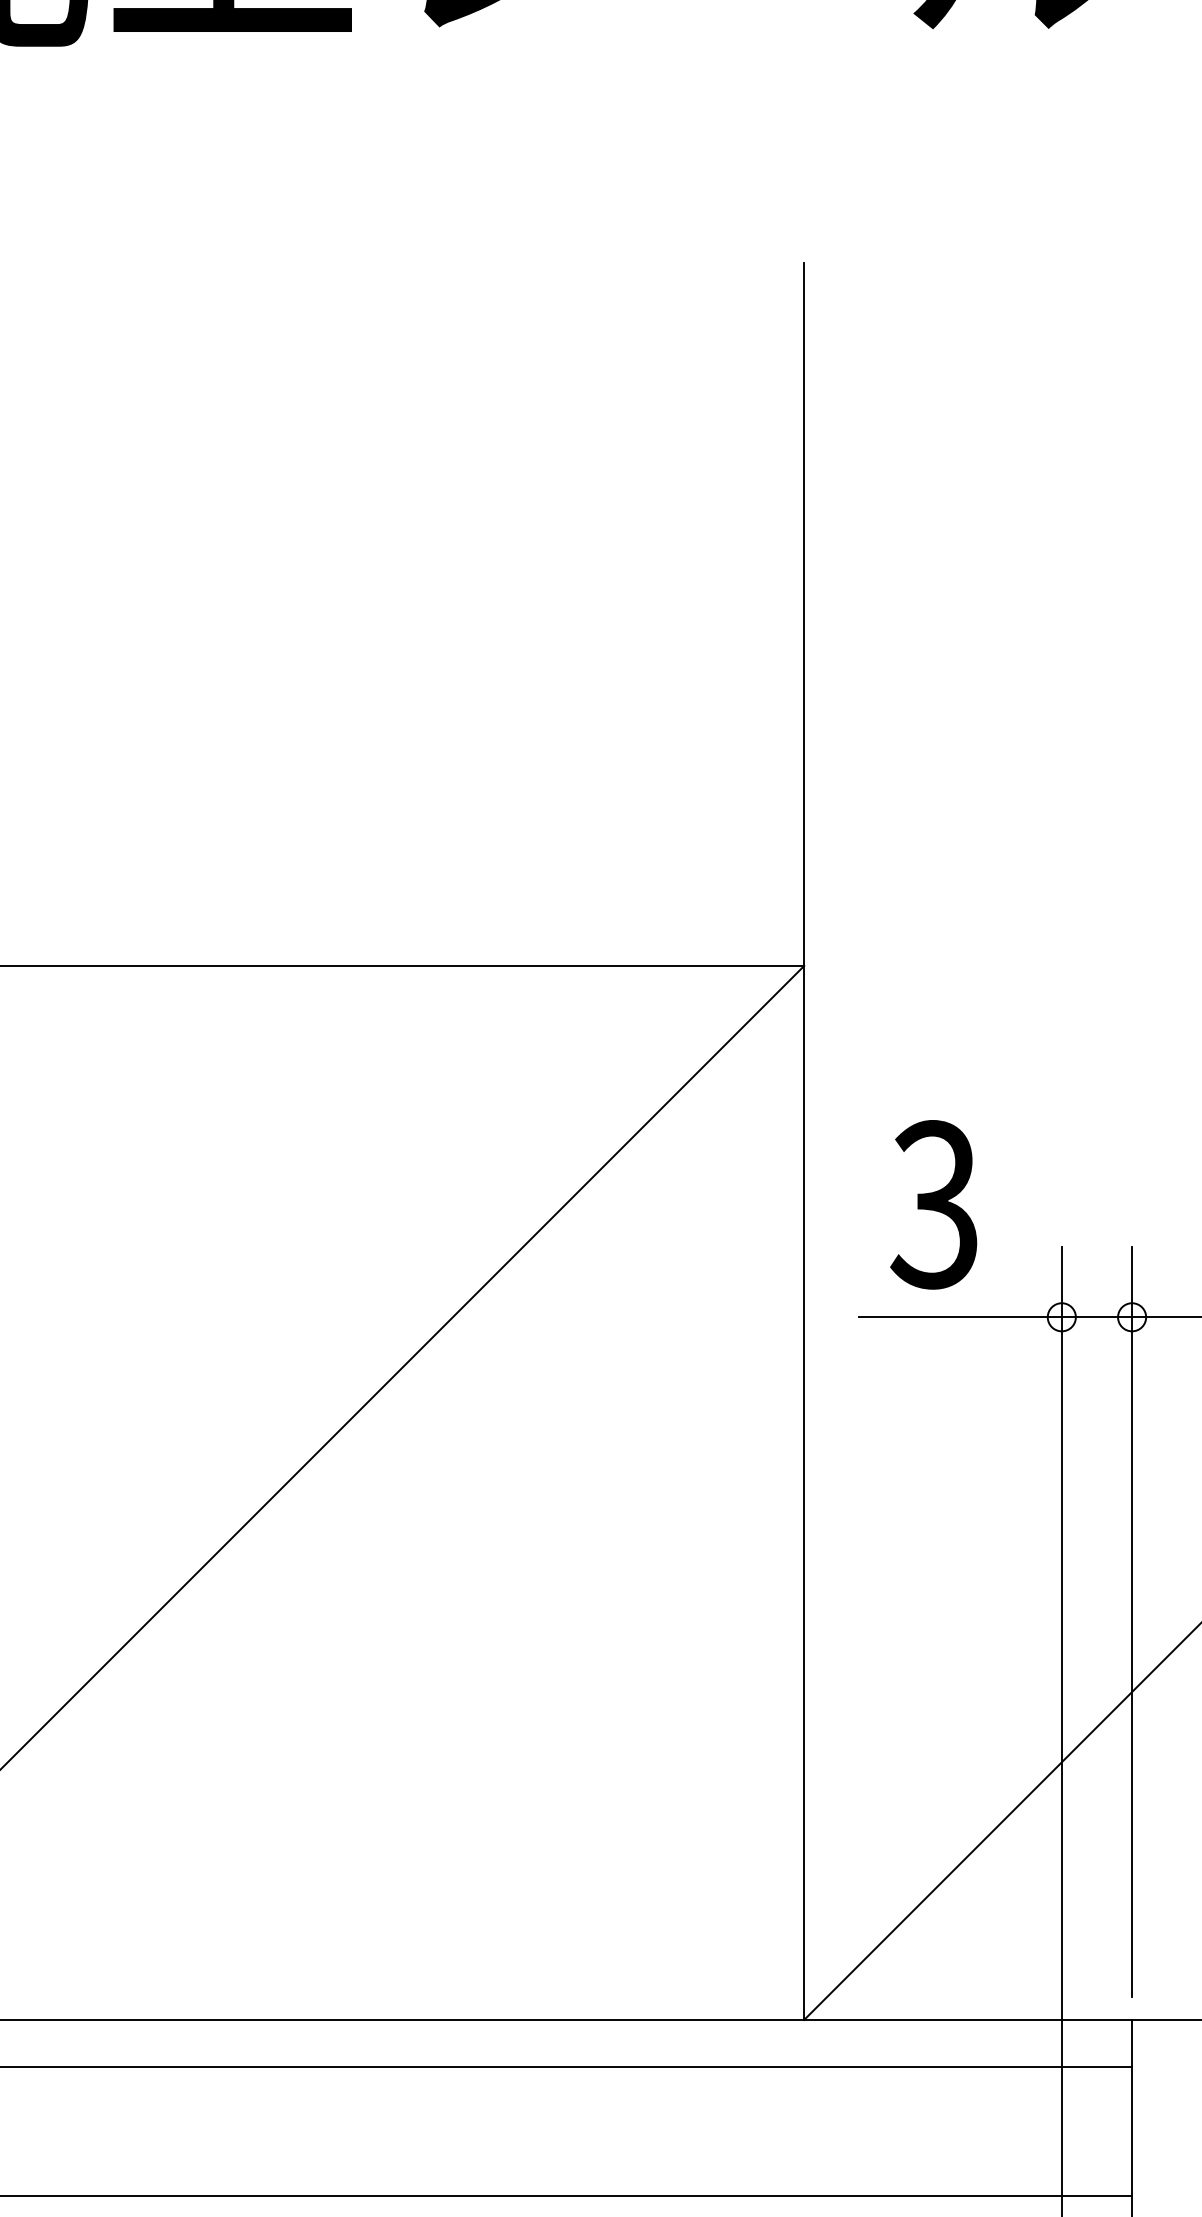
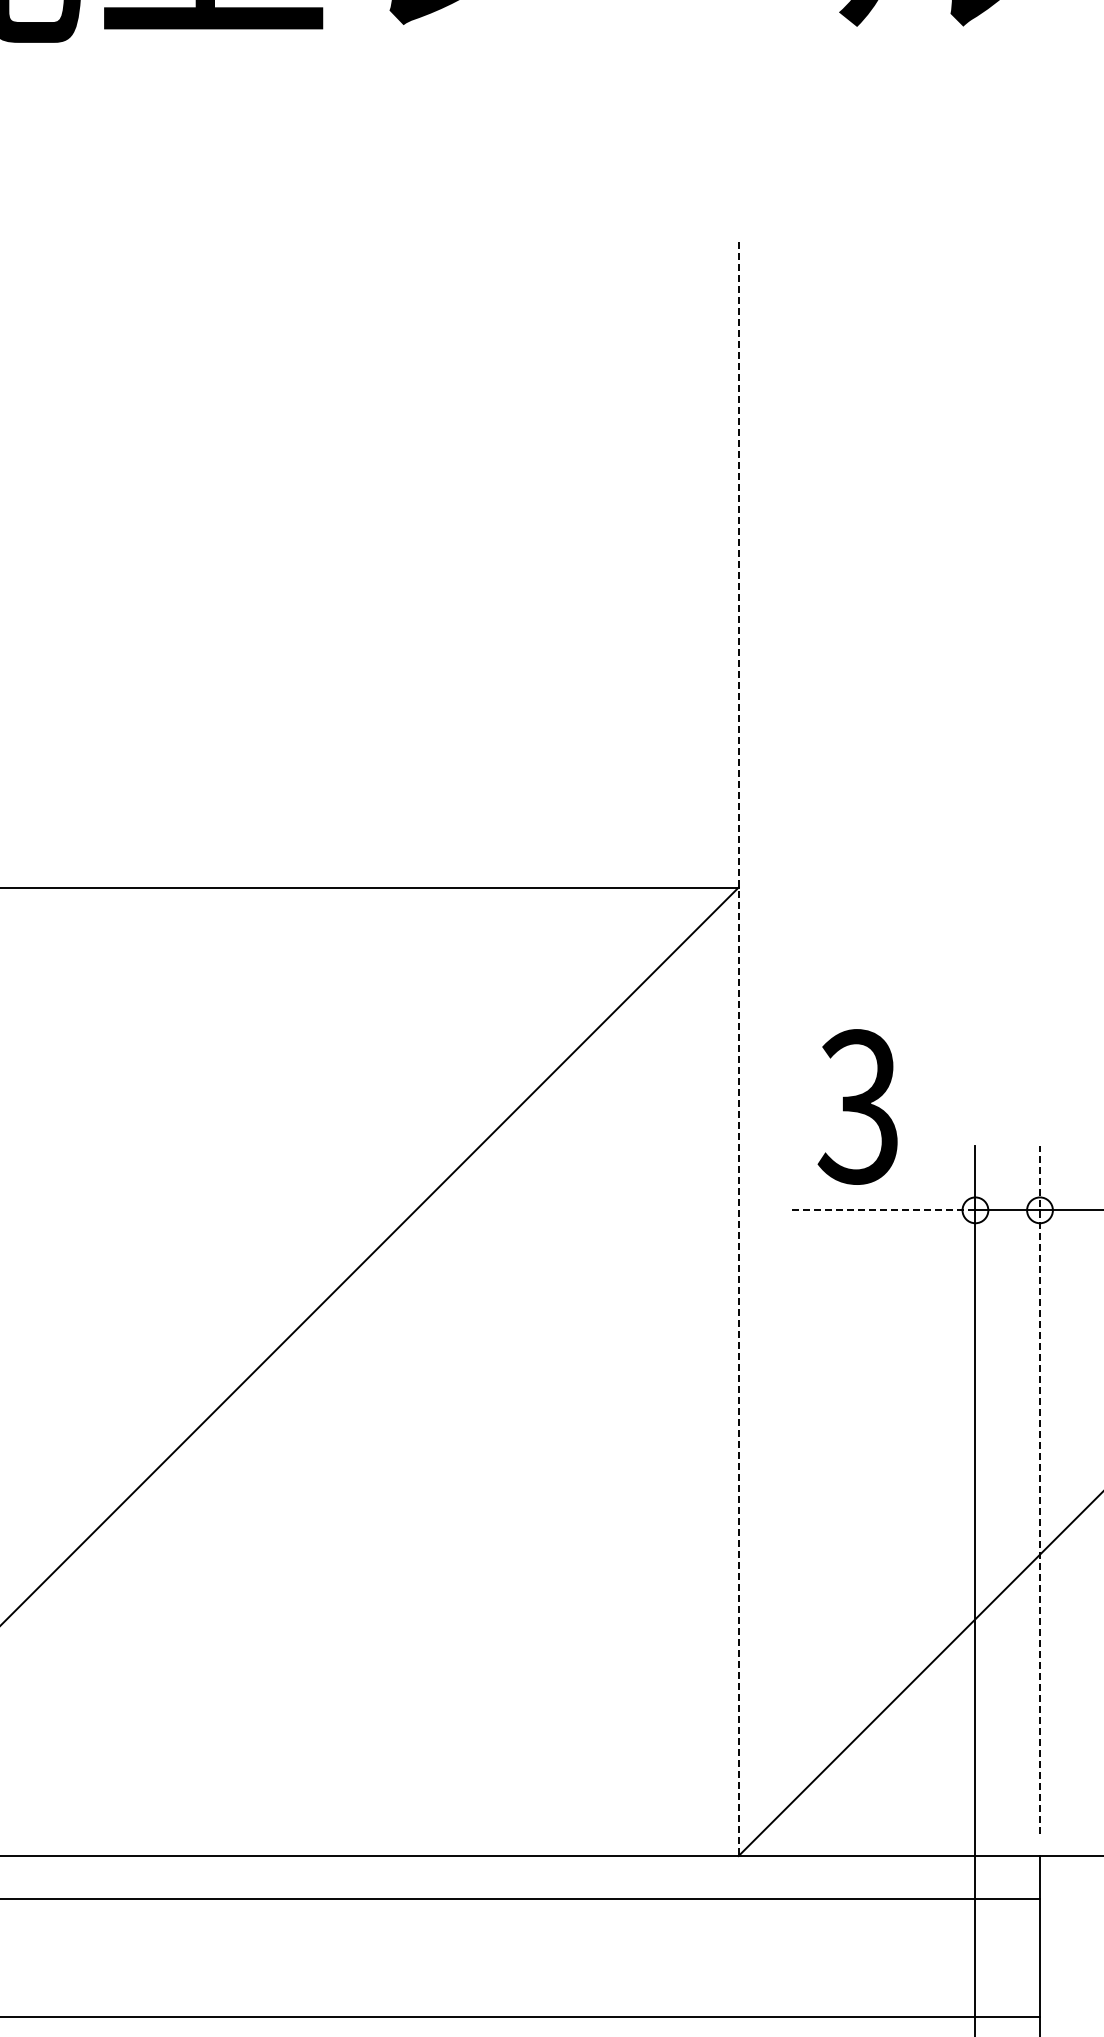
line: (803, 1142) -> (738, 1049), solid -> dashed
line: (959, 1317) -> (881, 1210), solid -> dashed
line: (1132, 1621) -> (1040, 1489), solid -> dashed

